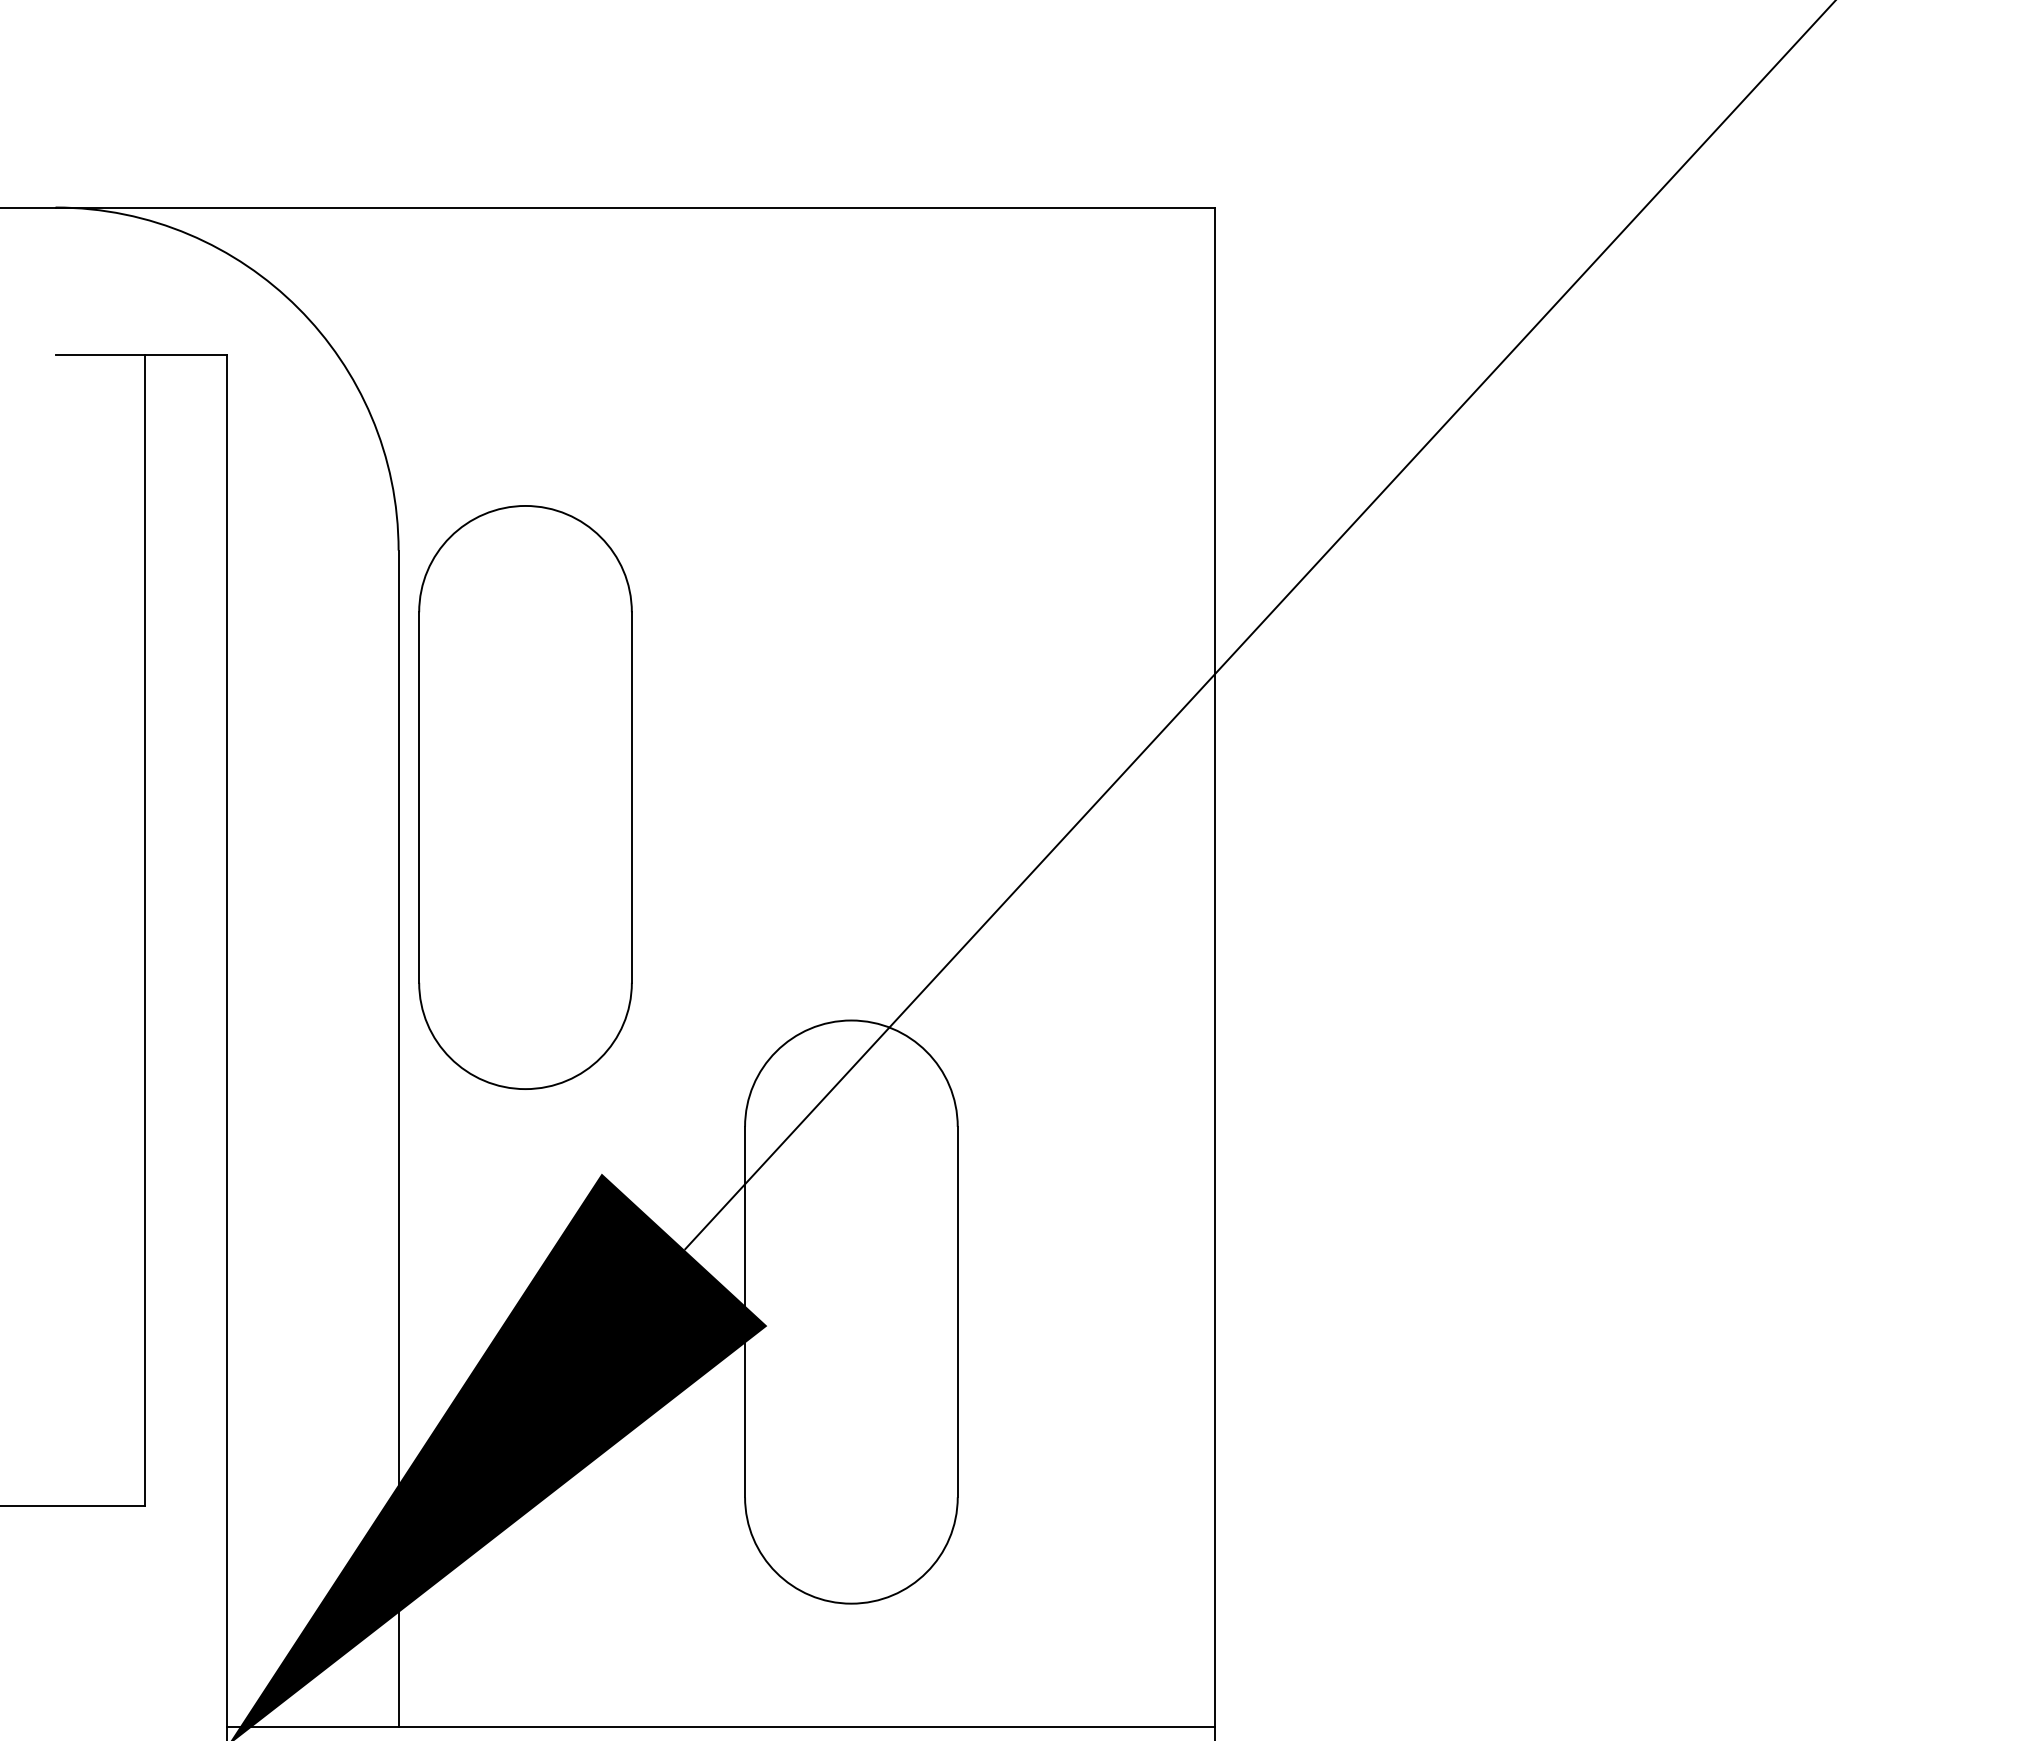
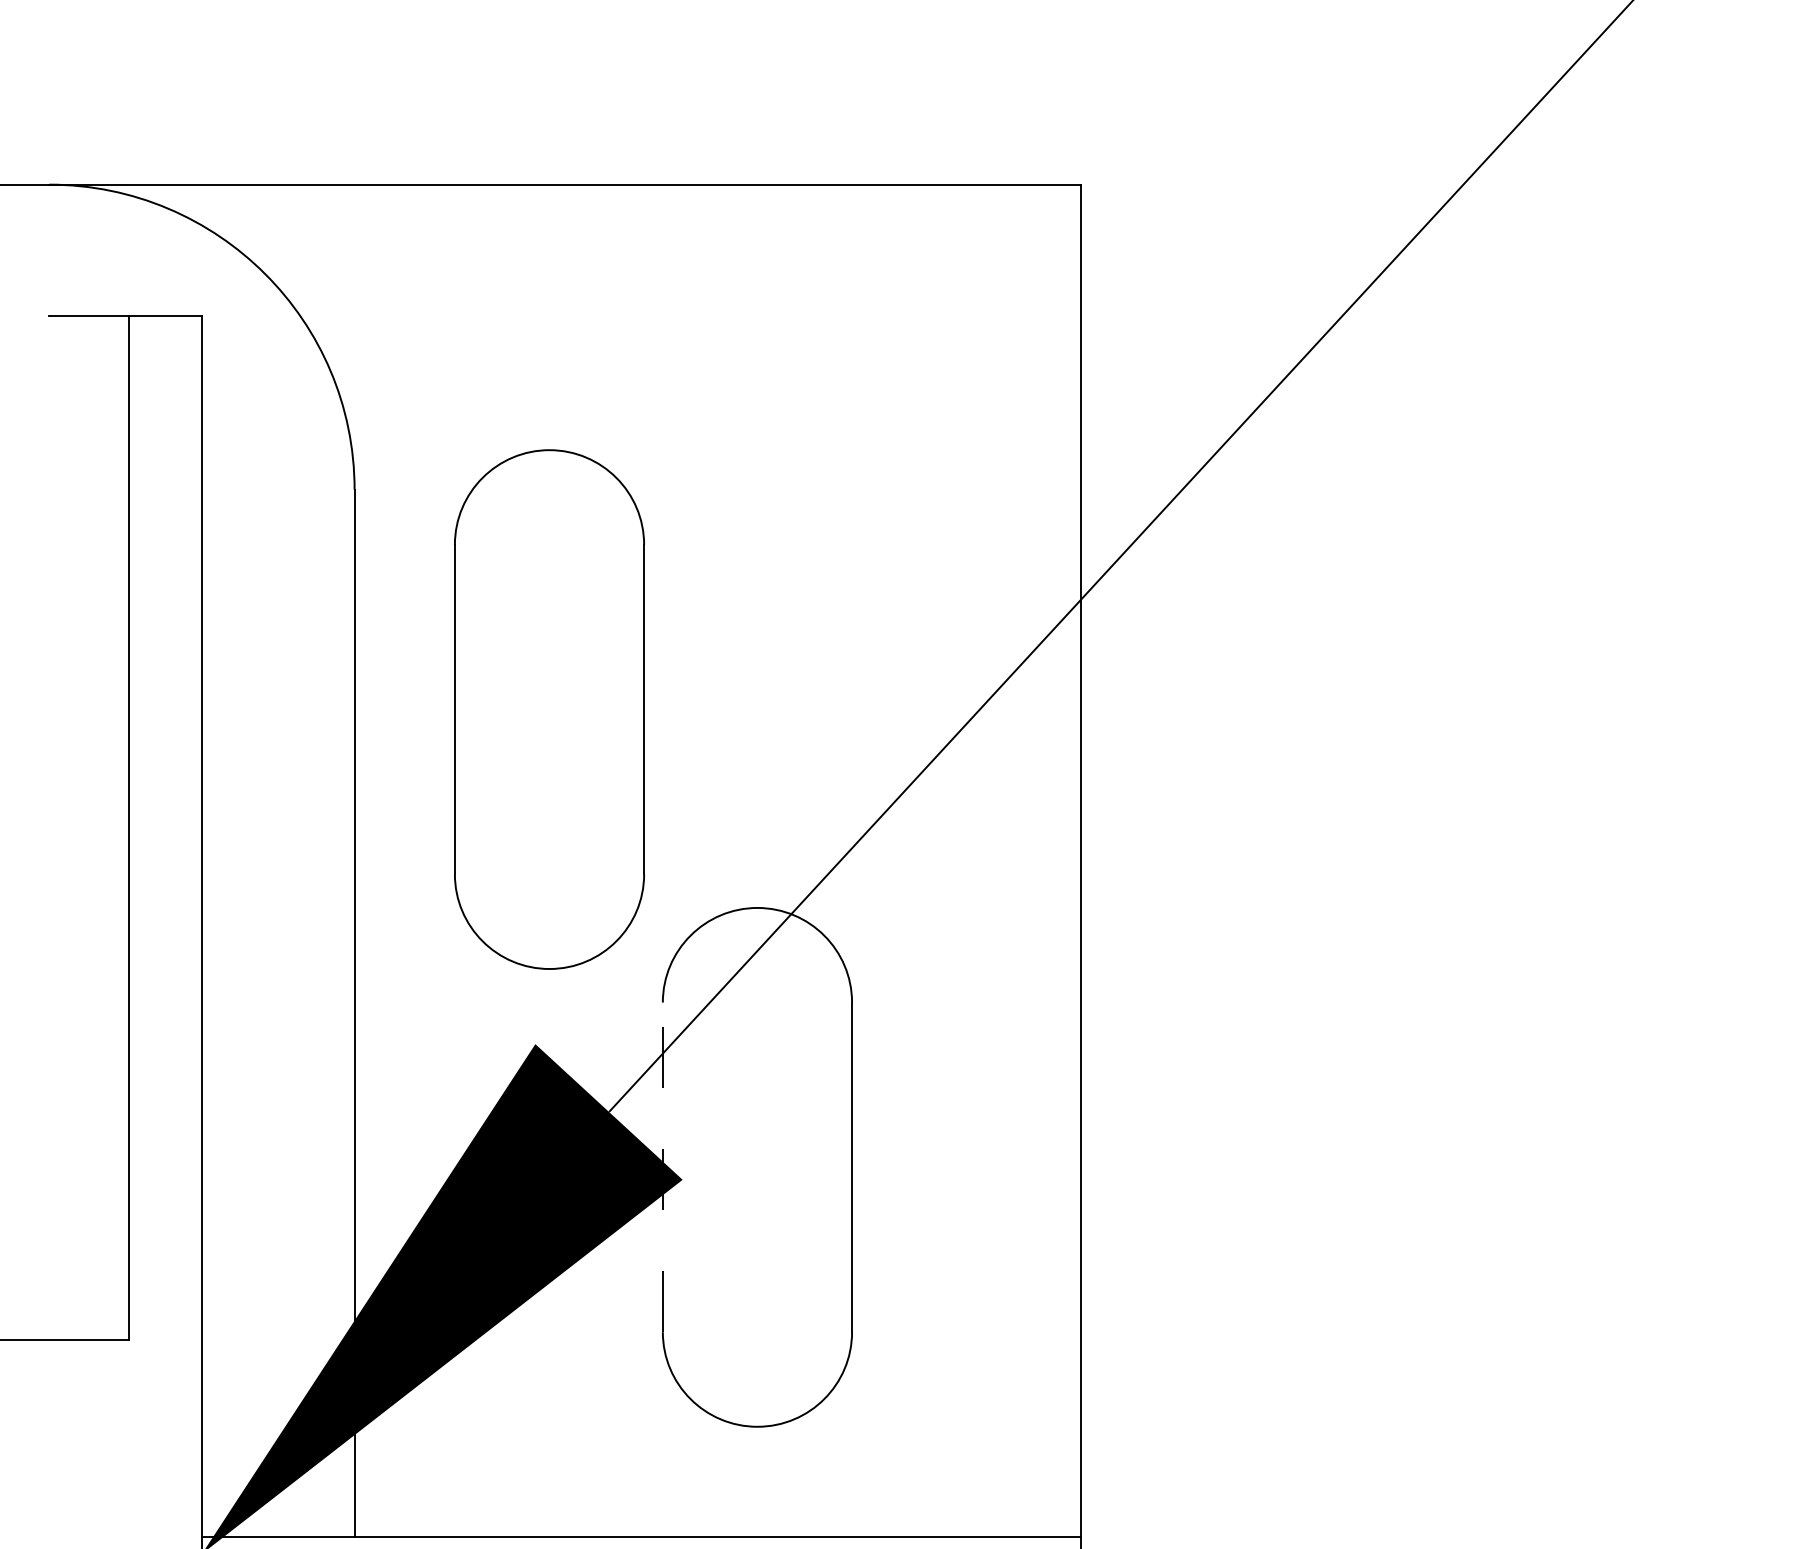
part: (525, 797) -> (549, 709), moved
line: (744, 1312) -> (662, 1167), solid -> dashed

